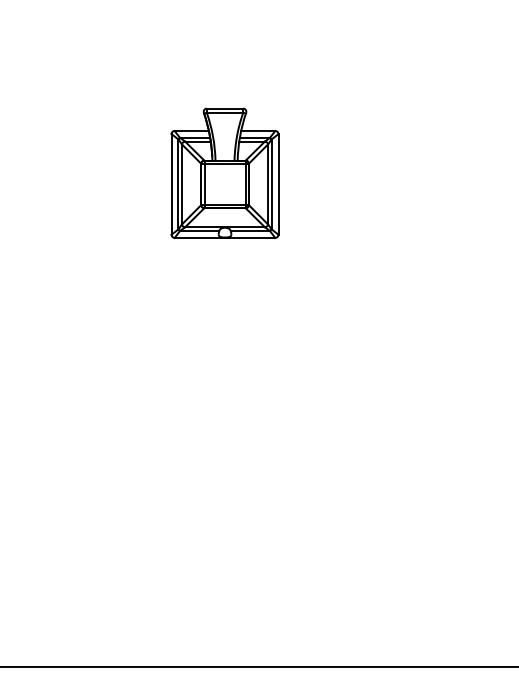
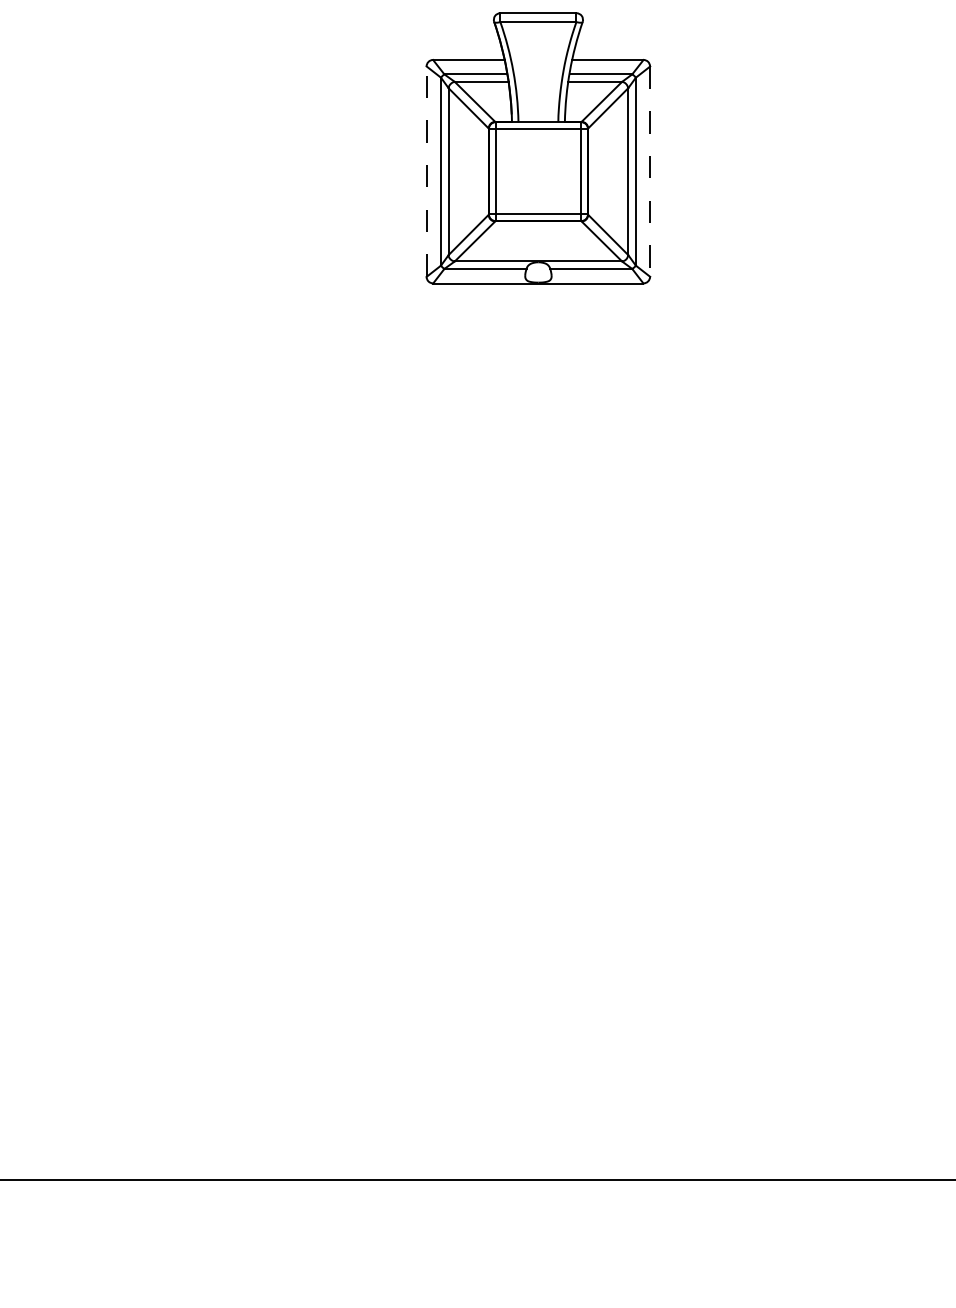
line: (171, 183) -> (426, 169), solid -> dashed
line: (278, 184) -> (650, 171), solid -> dashed

